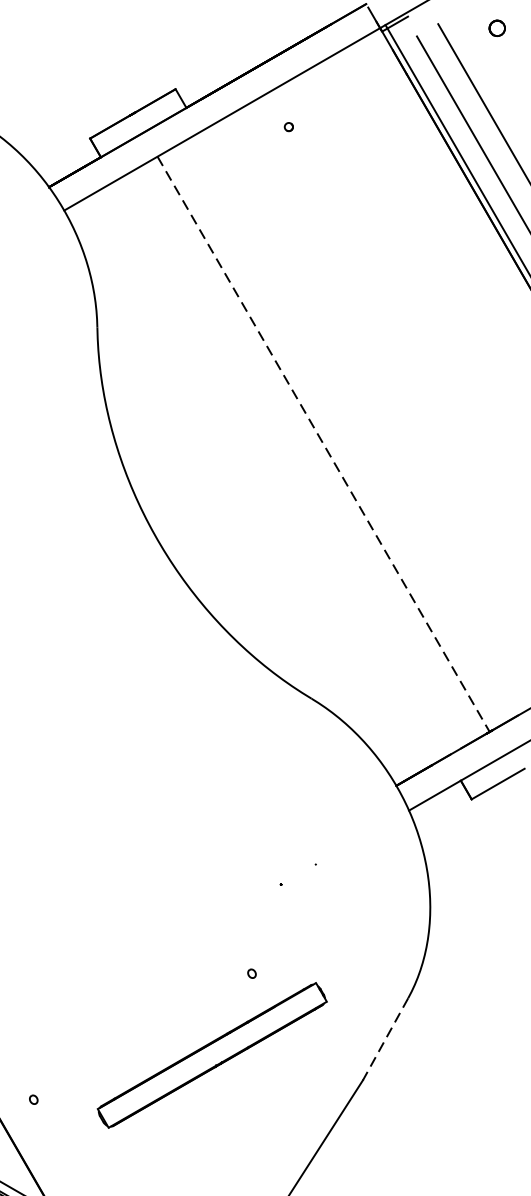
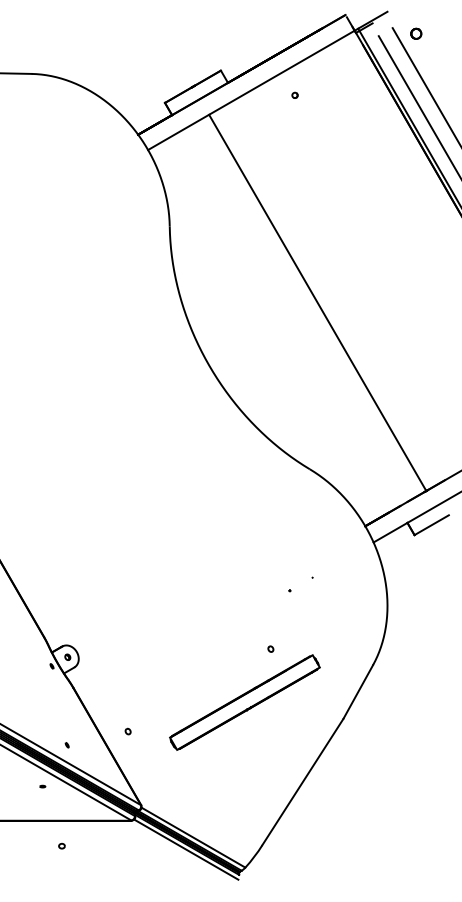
circle: (497, 27) -> (416, 33), moved
line: (323, 445) -> (317, 303), dashed -> solid
line: (385, 1040) -> (358, 692), dashed -> solid

